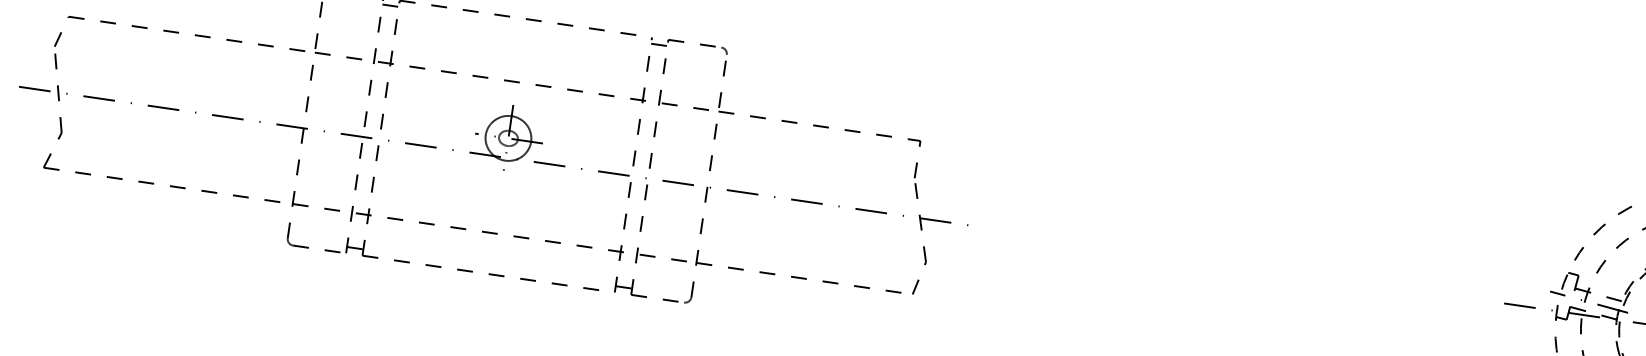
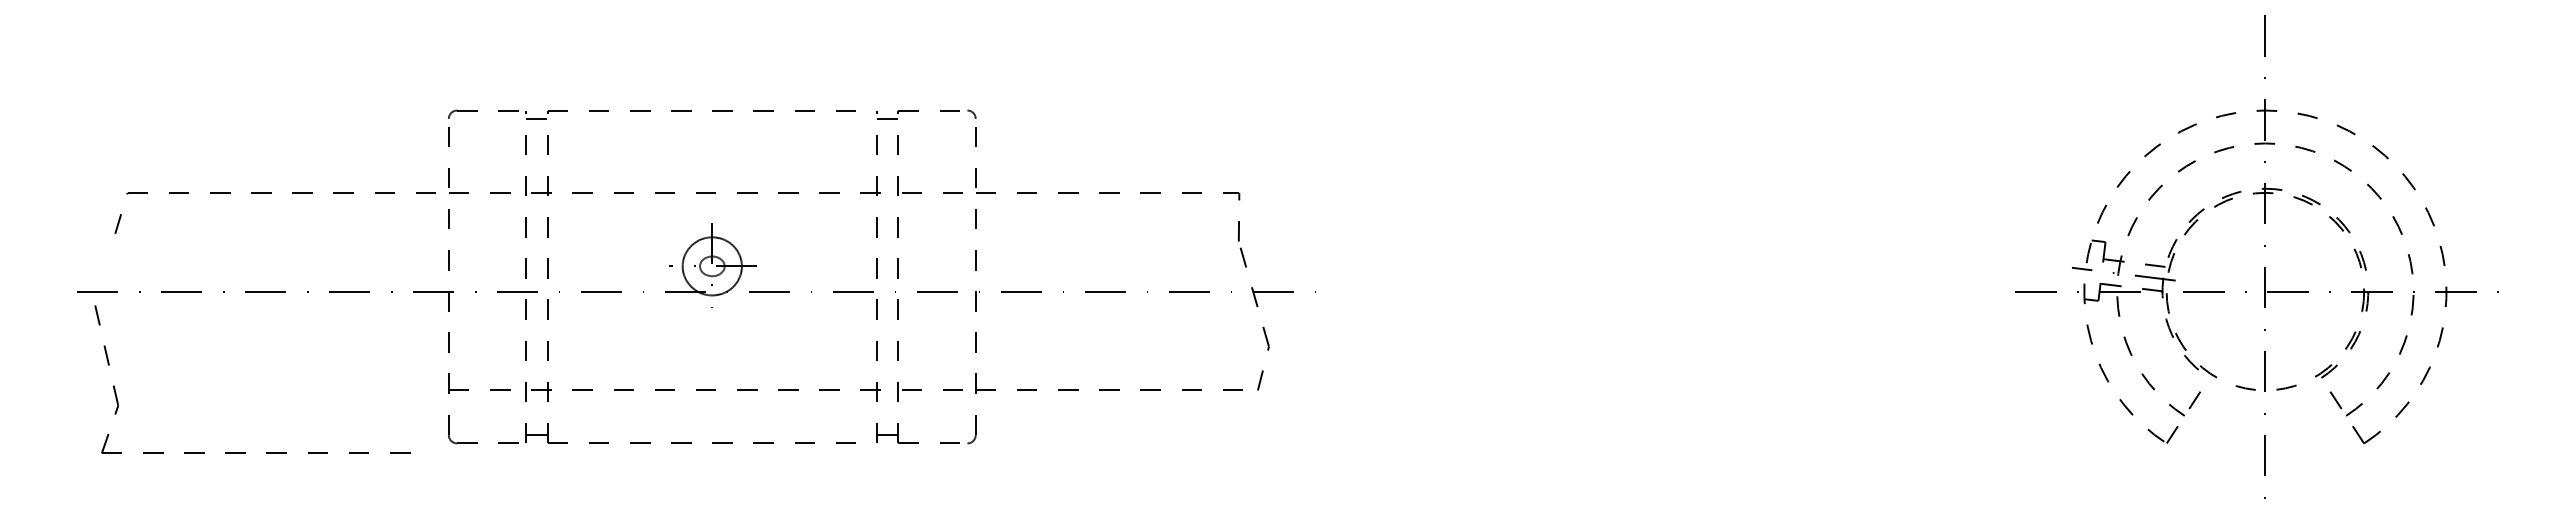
part: (153, 183) -> (245, 452), moved

